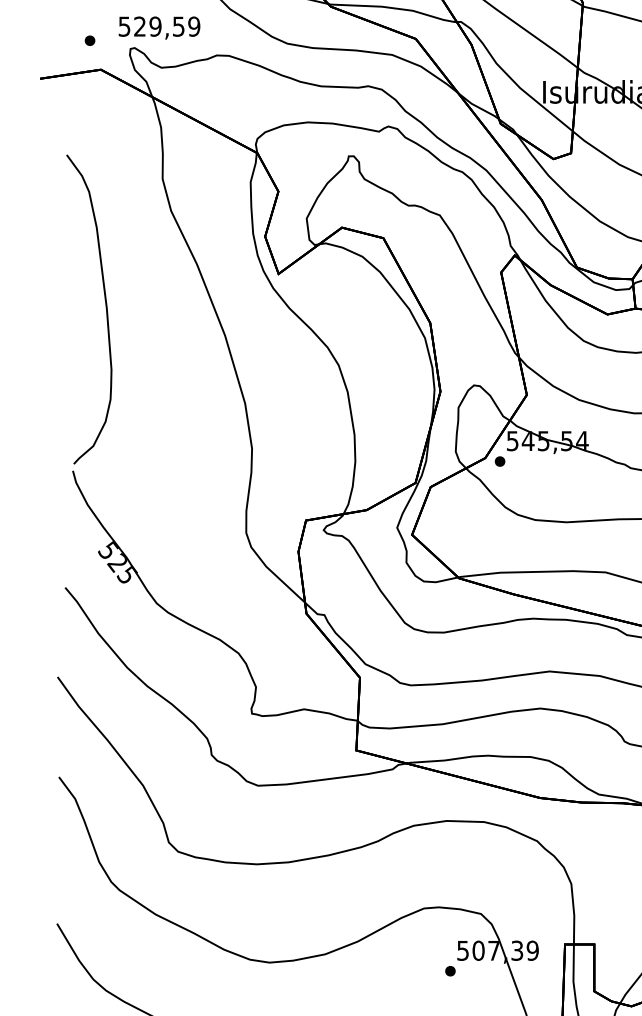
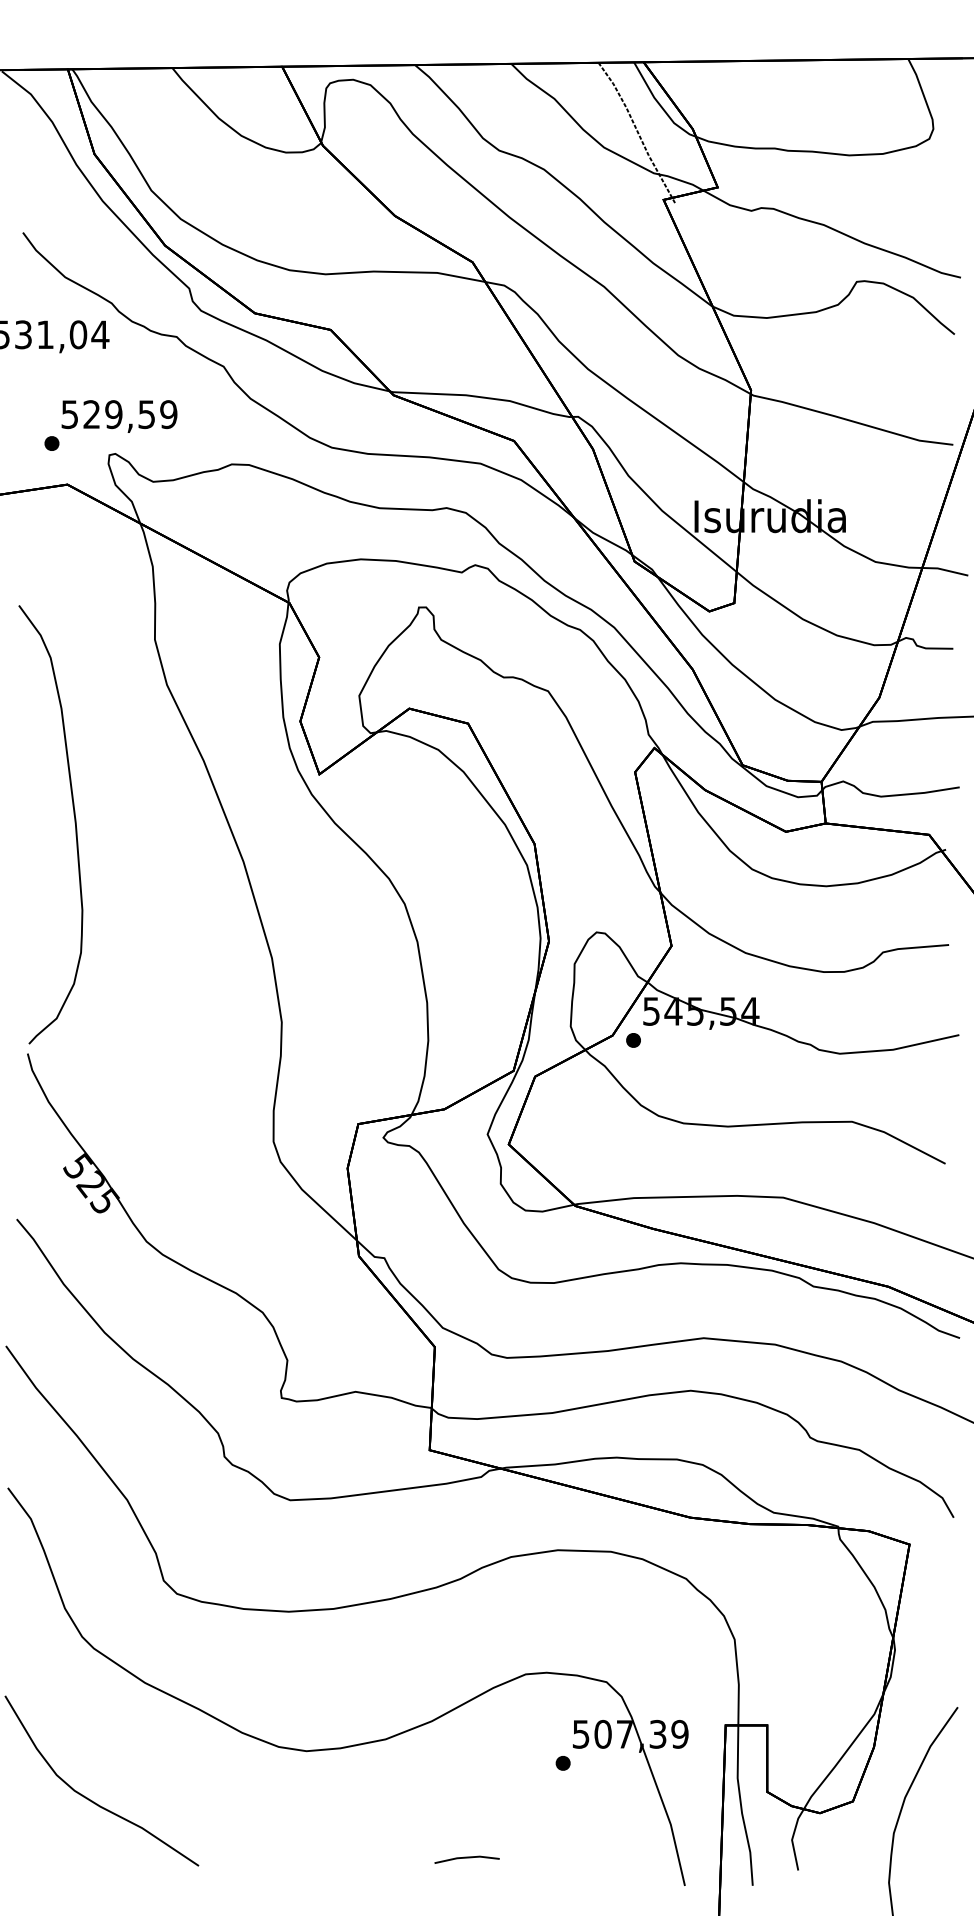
text: (159, 28) -> (119, 416), moved

